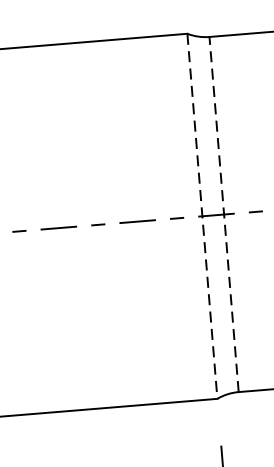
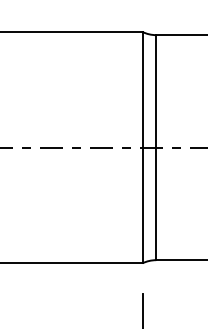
line: (224, 214) -> (156, 147), dashed -> solid
line: (202, 216) -> (142, 147), dashed -> solid

